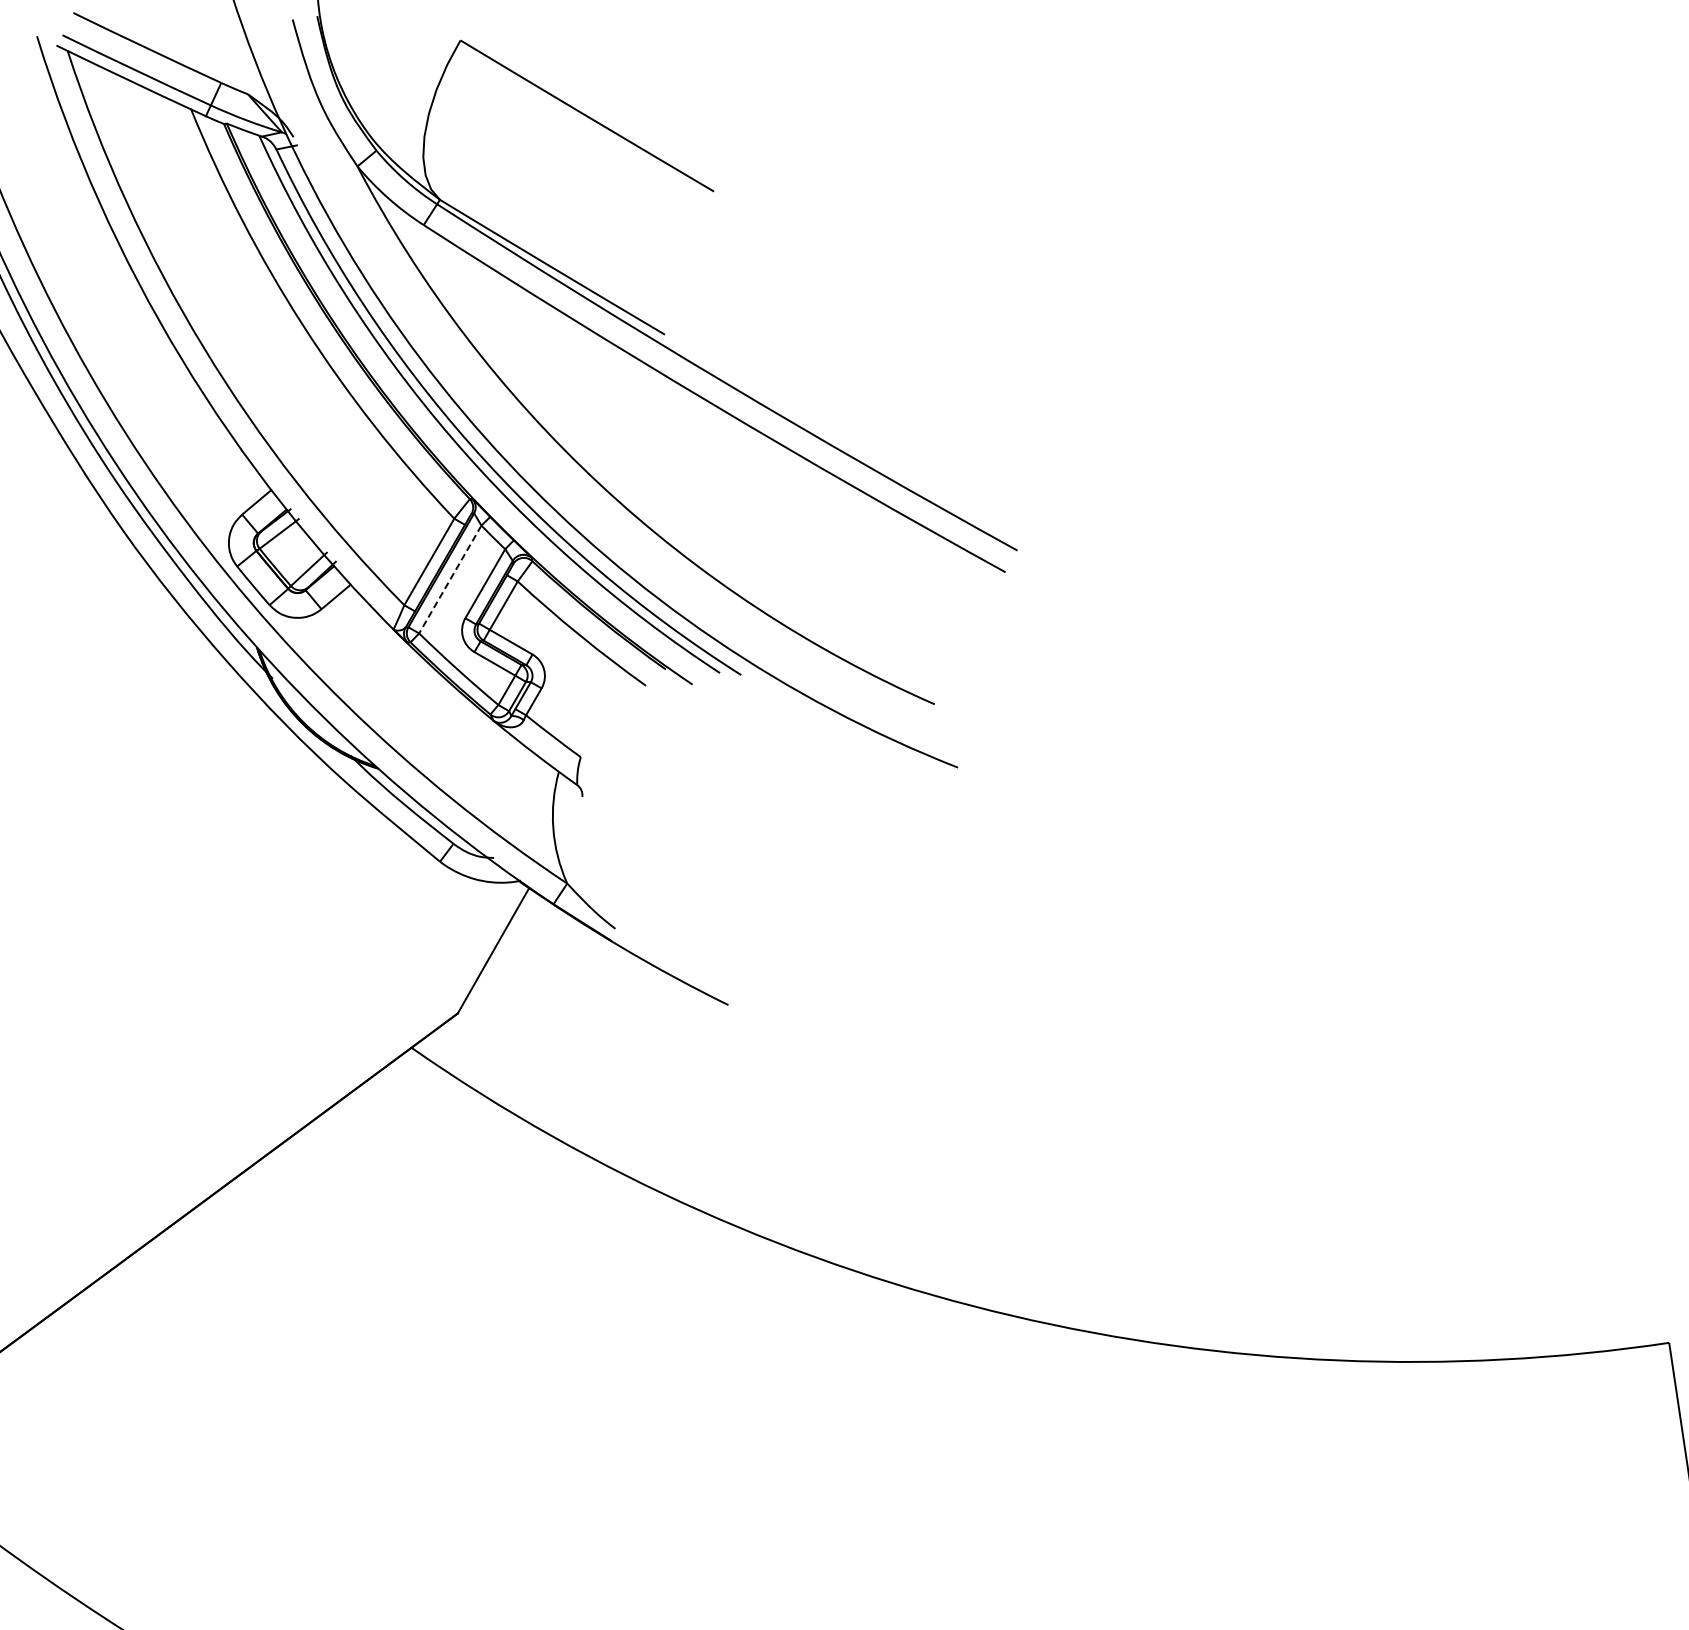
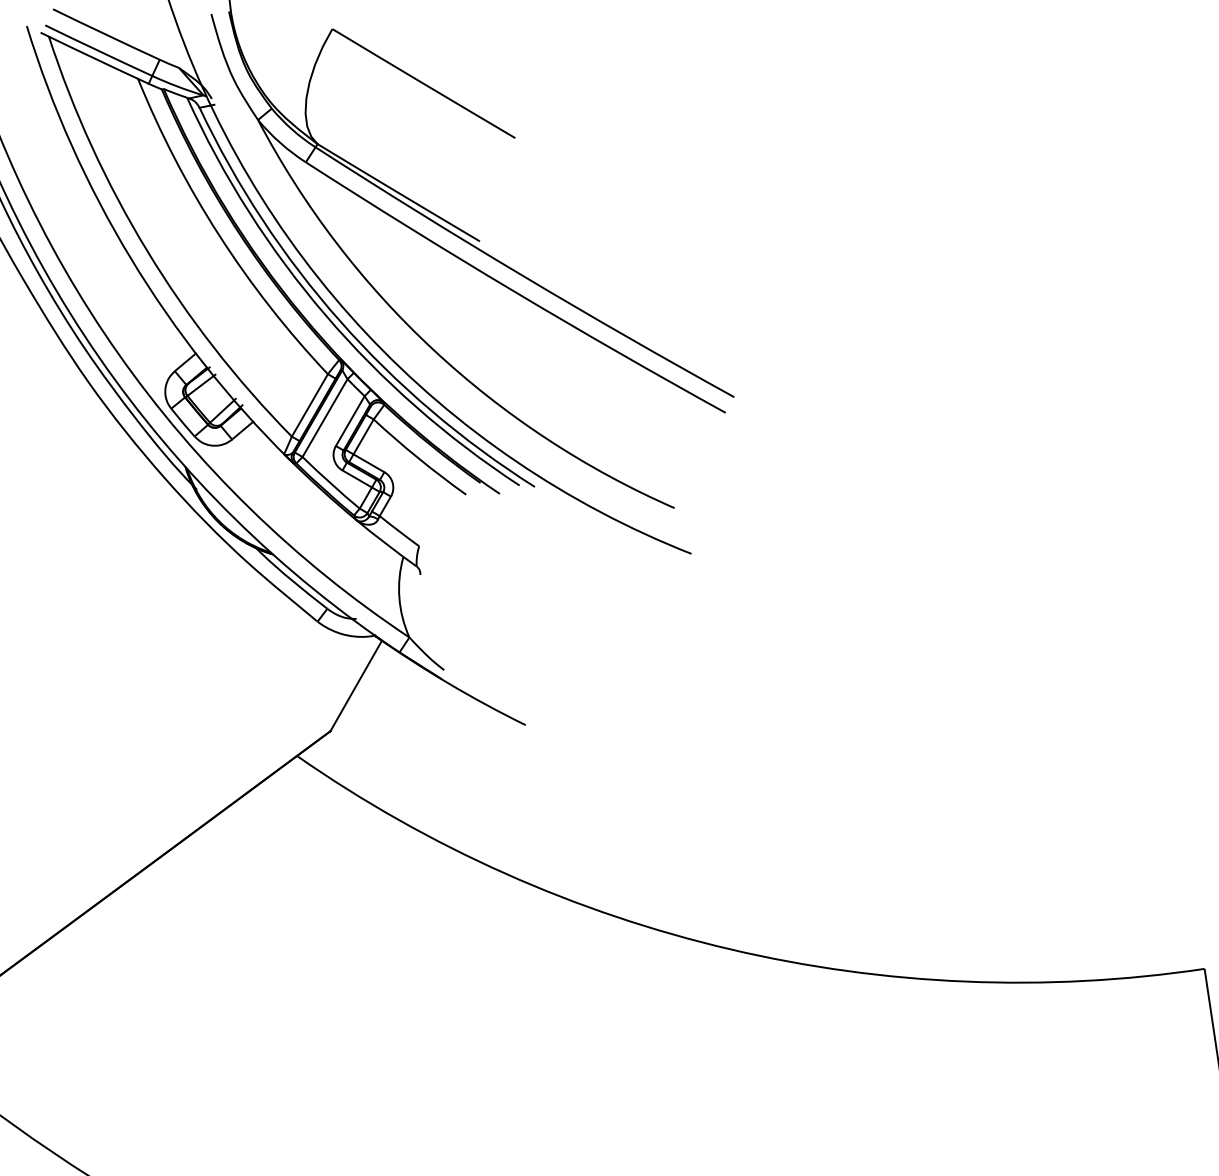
line: (450, 579) -> (325, 418), dashed -> solid

